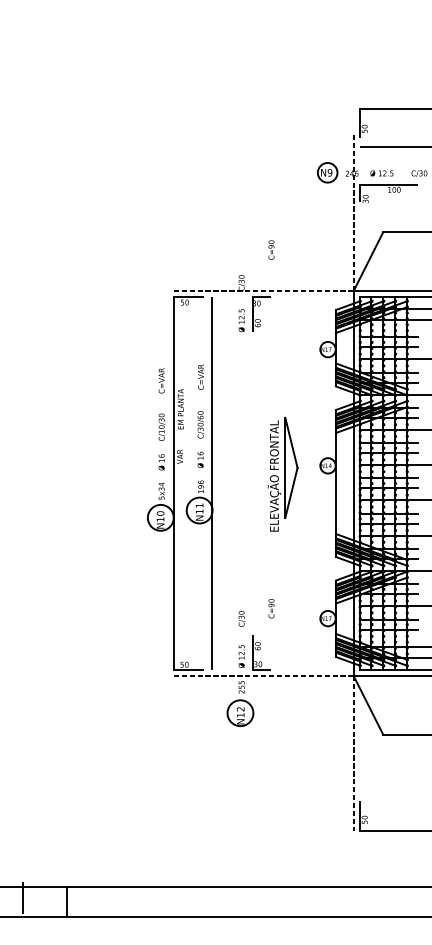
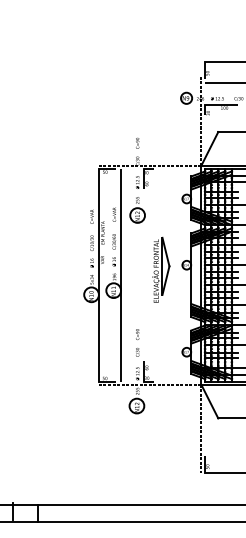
text: (271, 248) -> (137, 142), moved
part: (241, 369) -> (137, 210), added
text: (271, 608) -> (137, 334), moved

